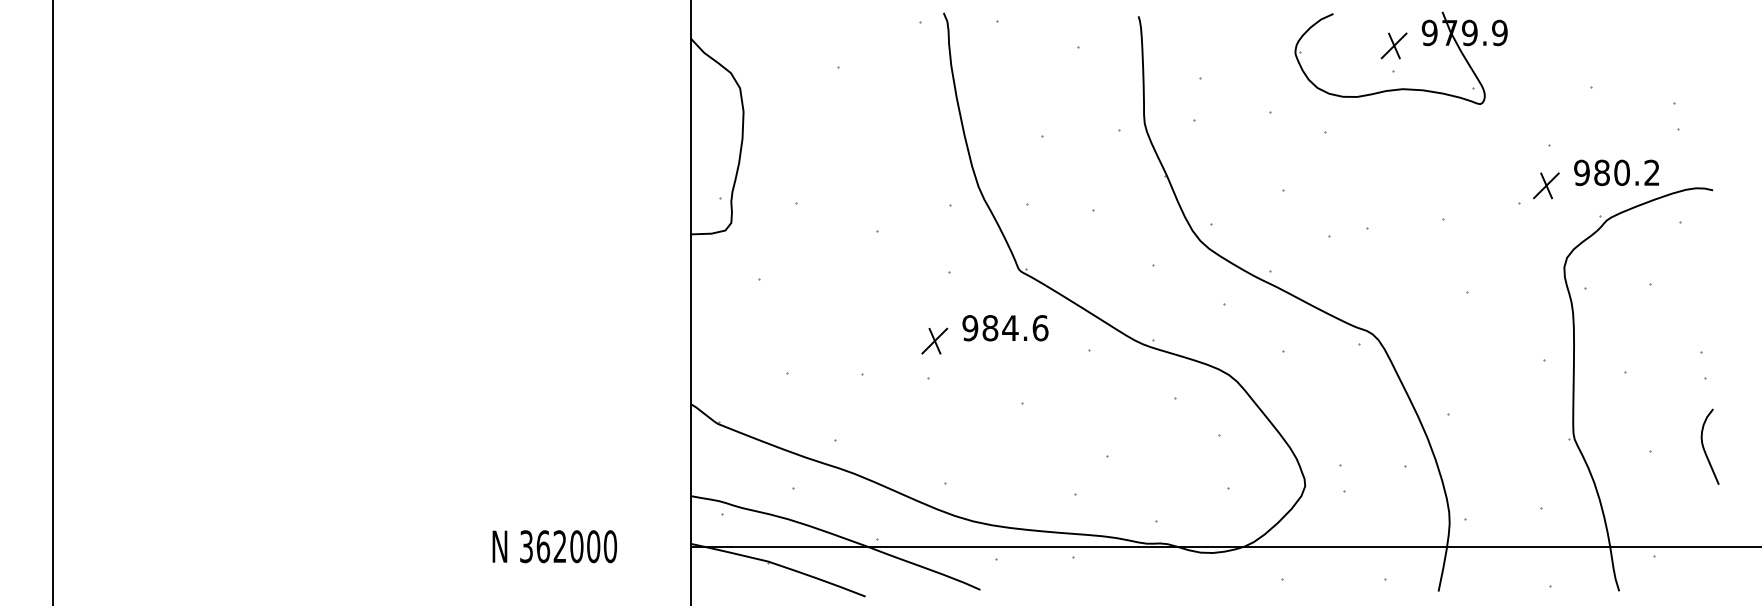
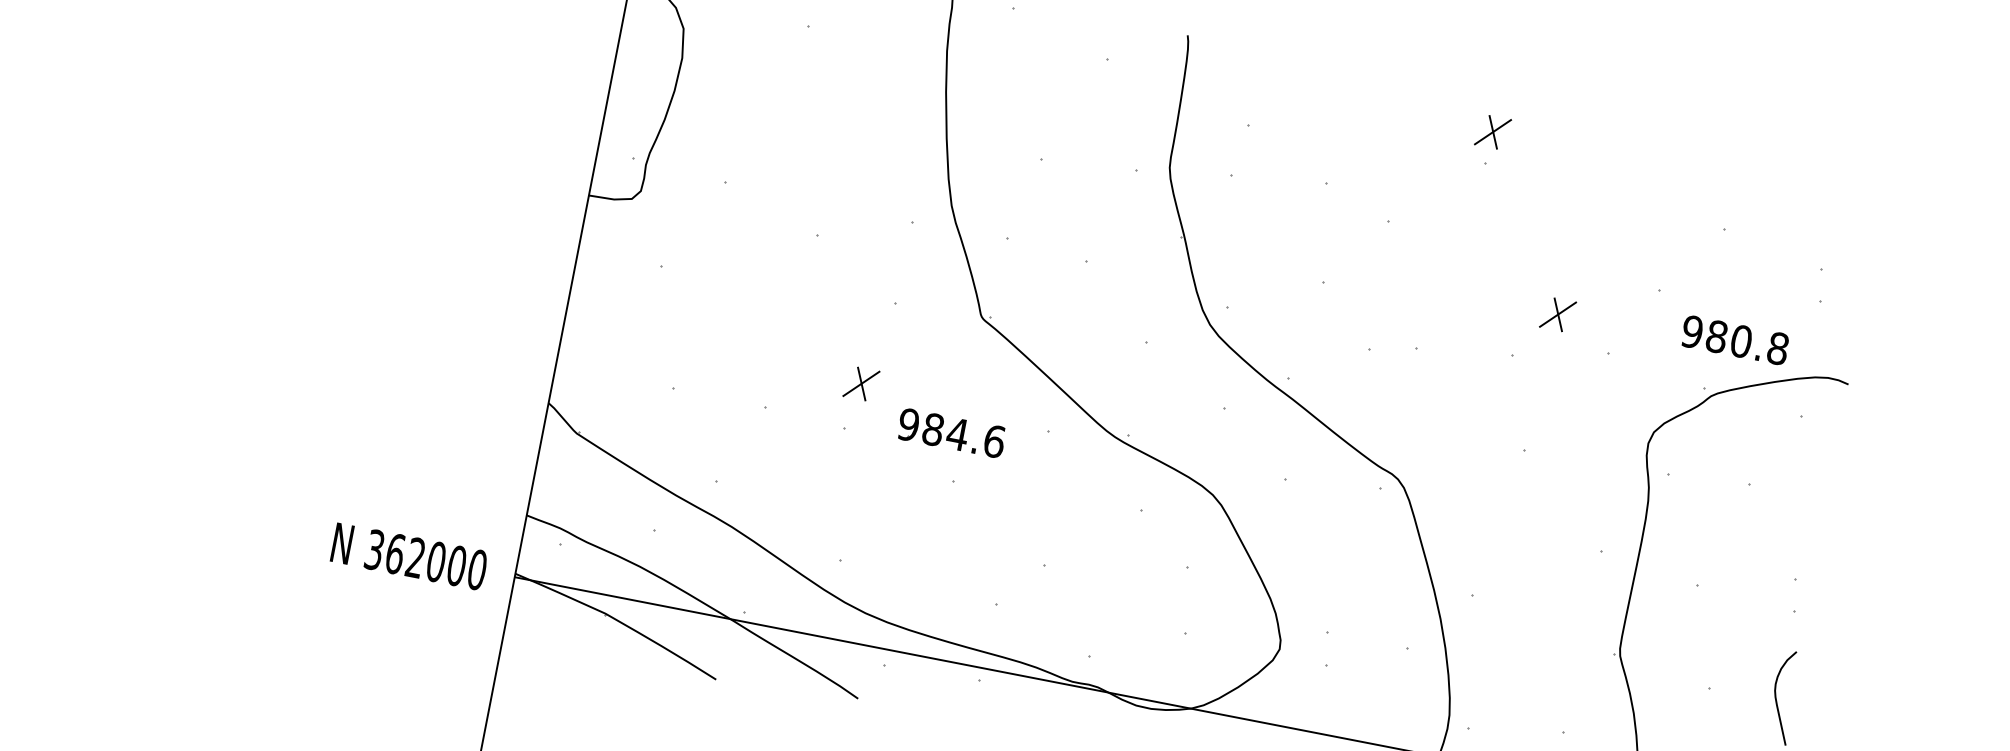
part: (1423, 45) -> (1528, 138), removed
text: (1651, 172) -> (1777, 348), 980.2 -> 980.8
part: (1546, 185) -> (1558, 314), moved
part: (1005, 328) -> (951, 433), moved
text: (554, 546) -> (409, 556), moved

